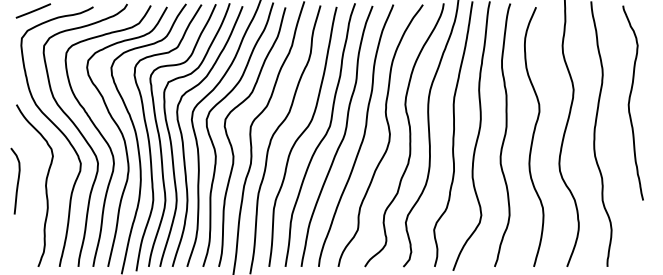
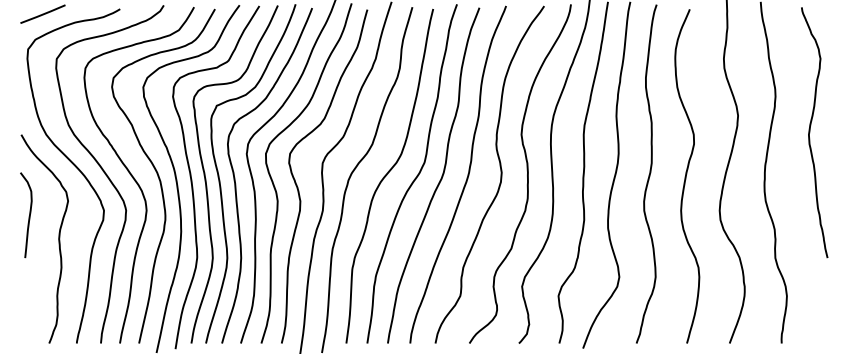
curve: (17, 180) -> (28, 214), moved

